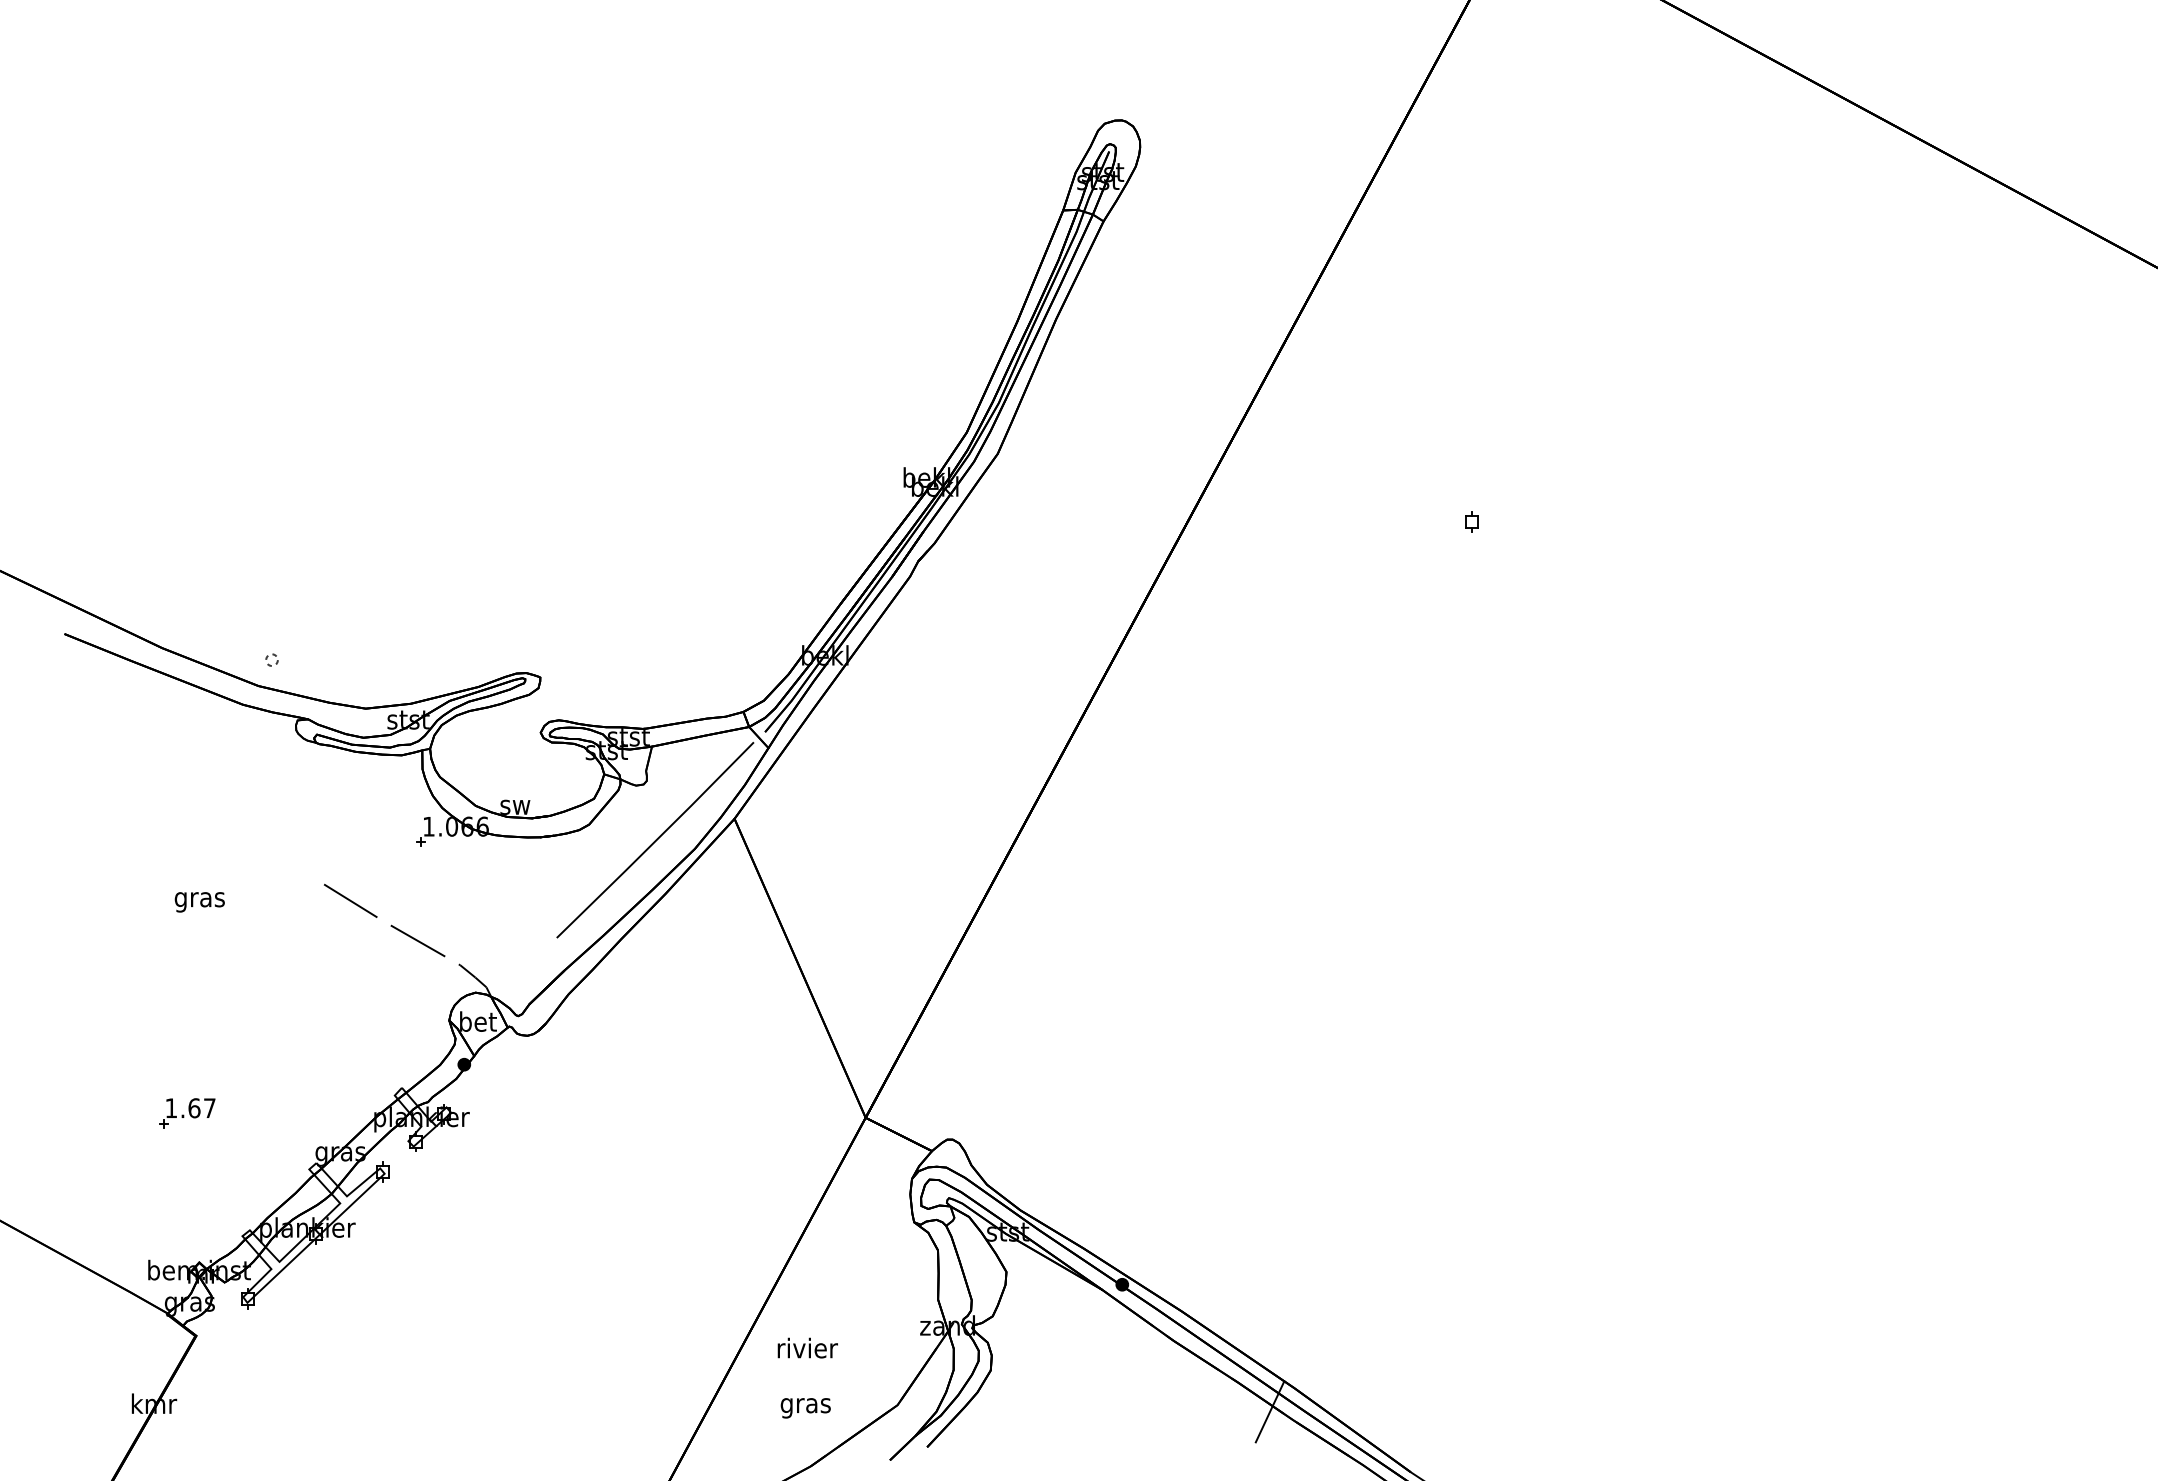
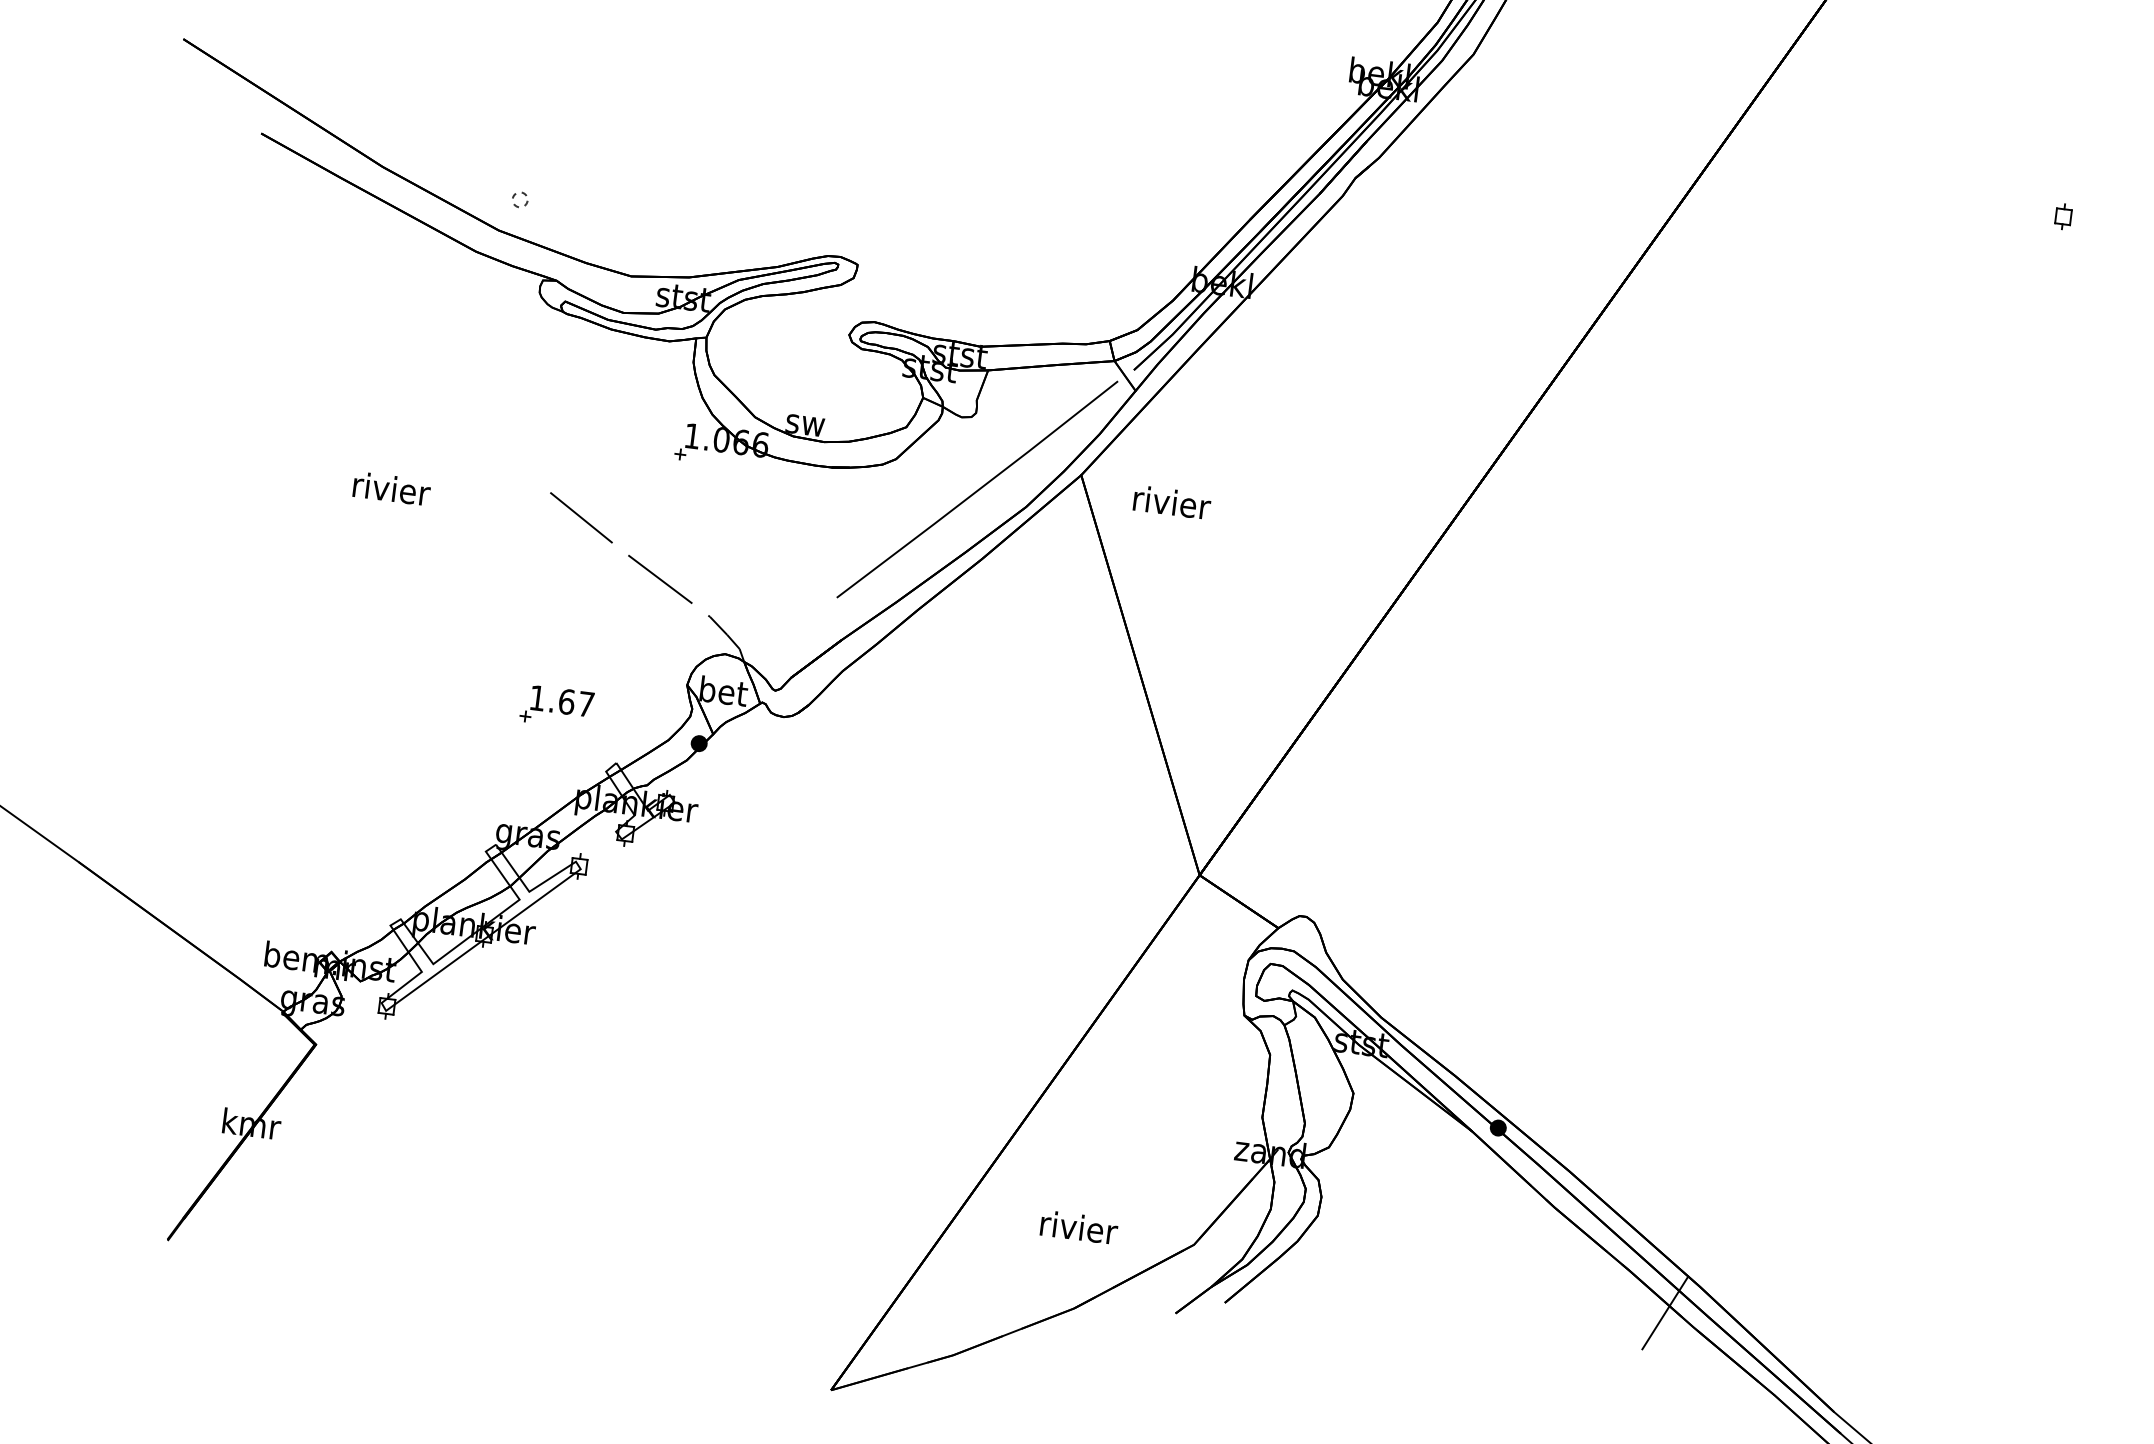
text: (200, 899) -> (391, 491), gras -> rivier
part: (187, 1113) -> (557, 707), moved
text: (807, 1347) -> (1171, 501), moved
text: (806, 1405) -> (1078, 1230), gras -> rivier

